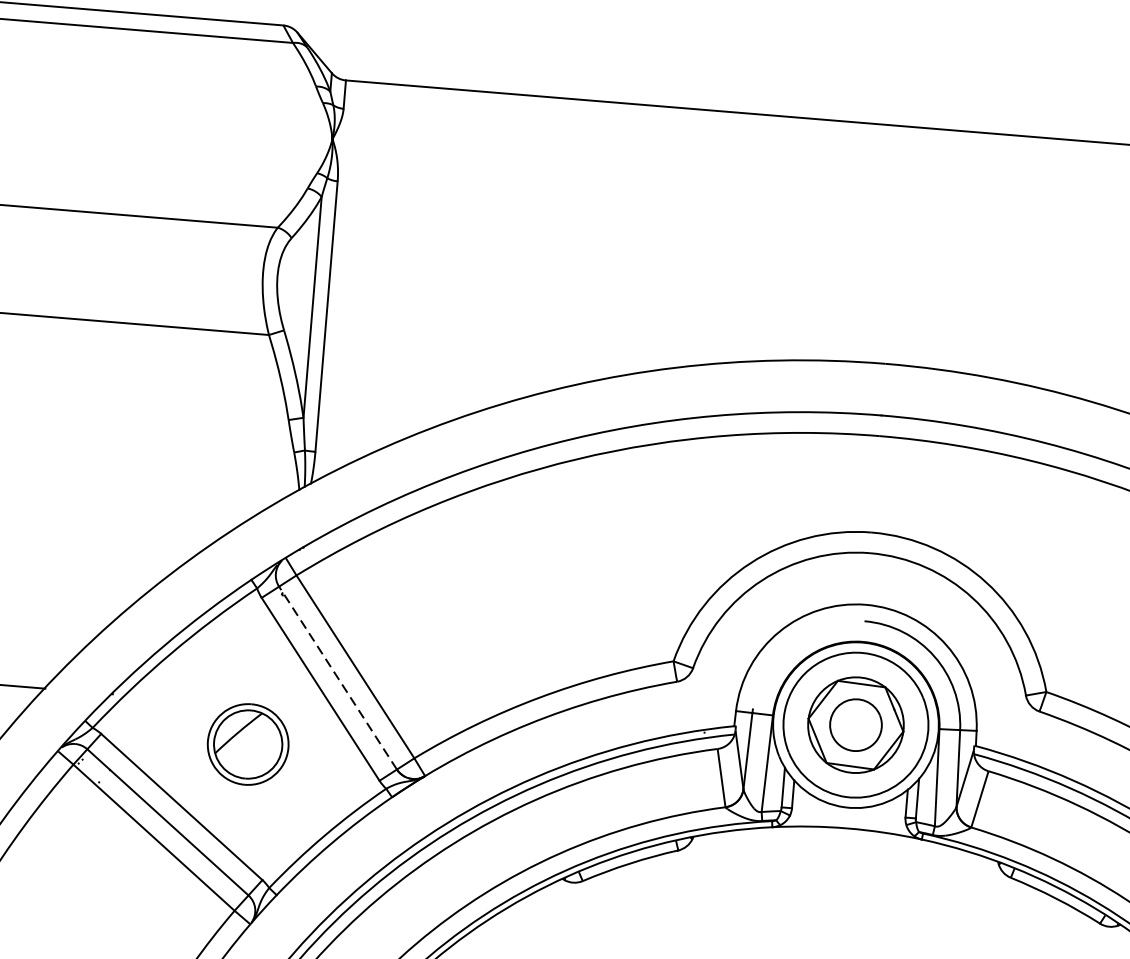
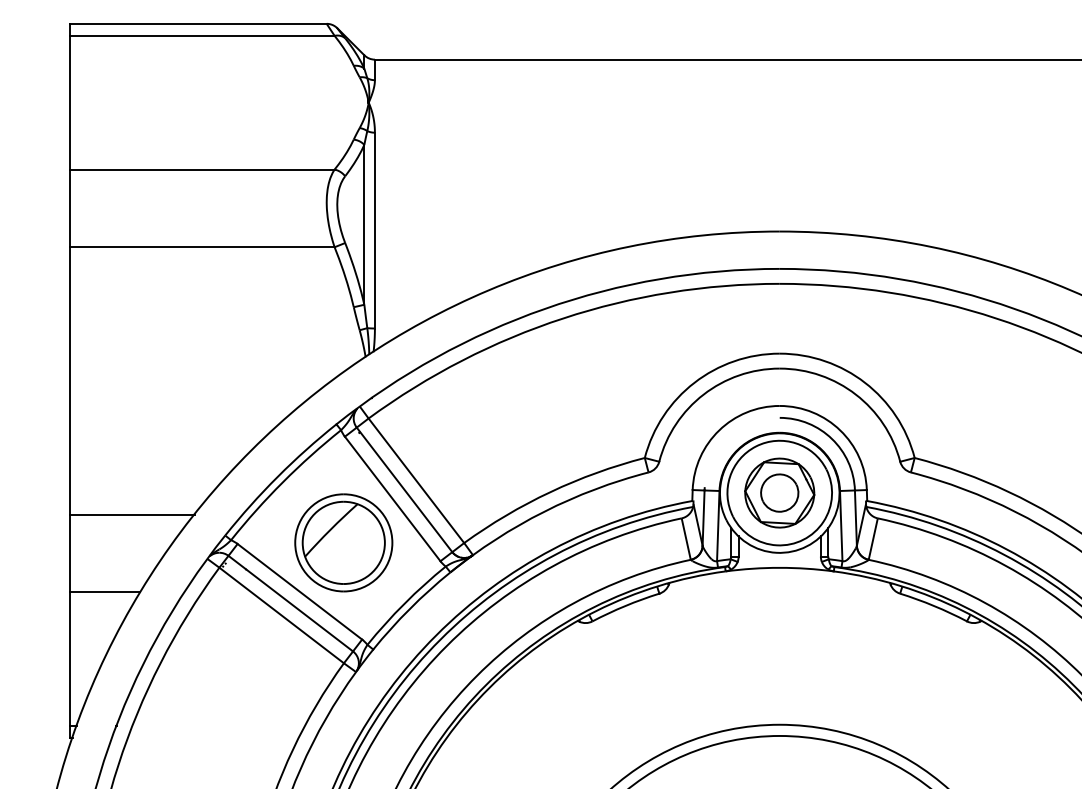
line: (337, 677) -> (404, 489), dashed -> solid
part: (247, 743) -> (343, 542), size x1.67

